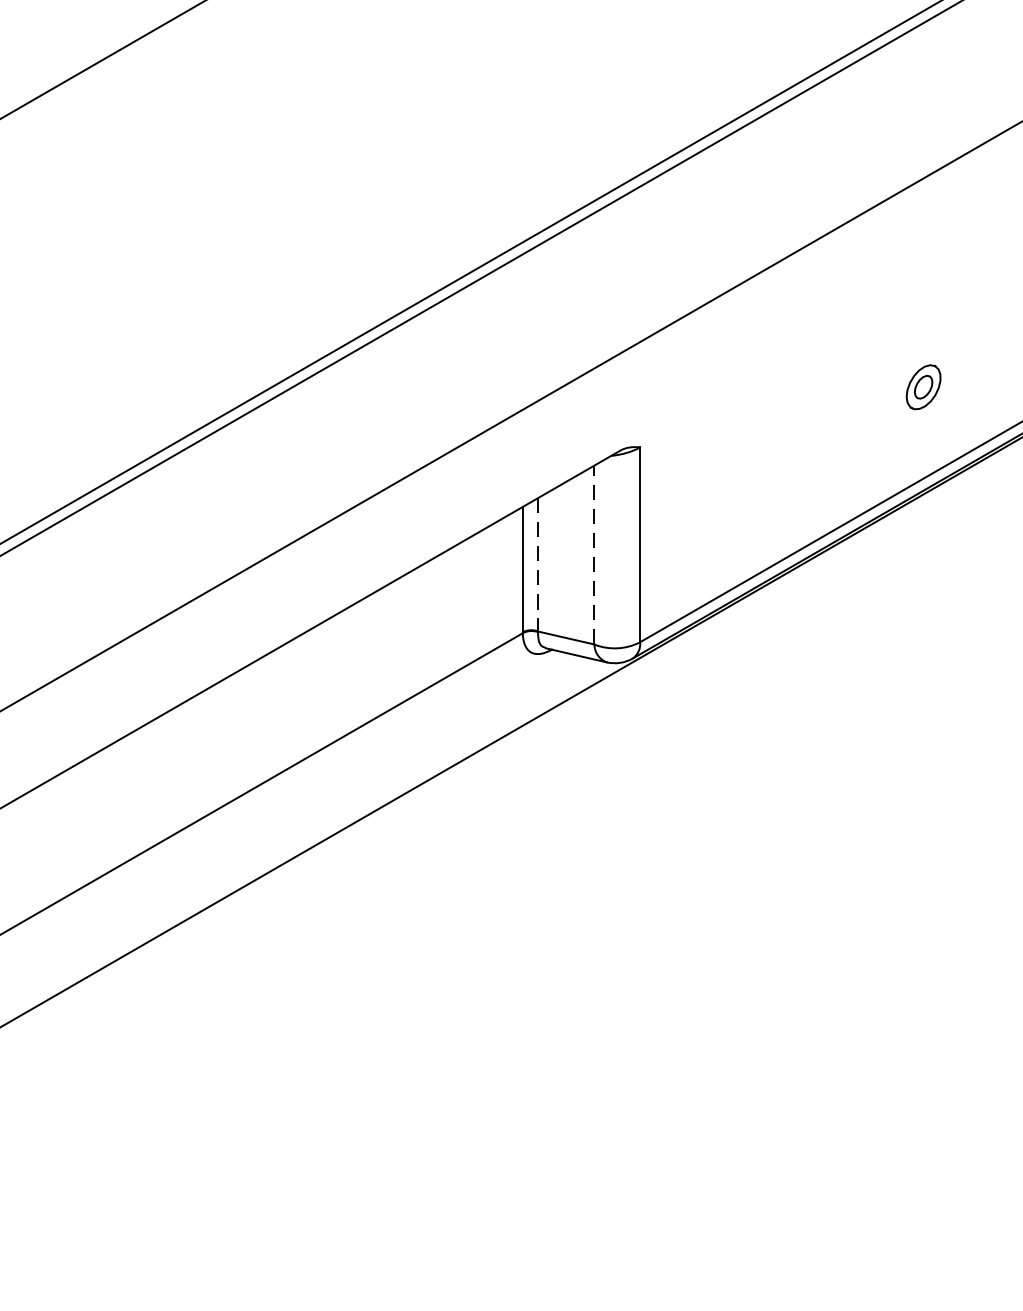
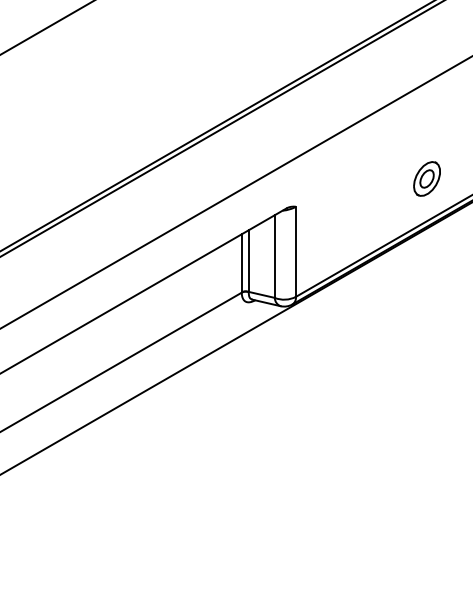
part: (922, 386) -> (426, 178), size x1.67
line: (593, 554) -> (274, 256), dashed -> solid
line: (537, 565) -> (248, 261), dashed -> solid

